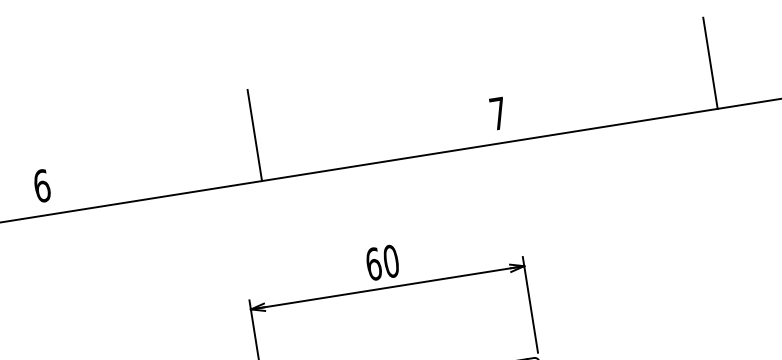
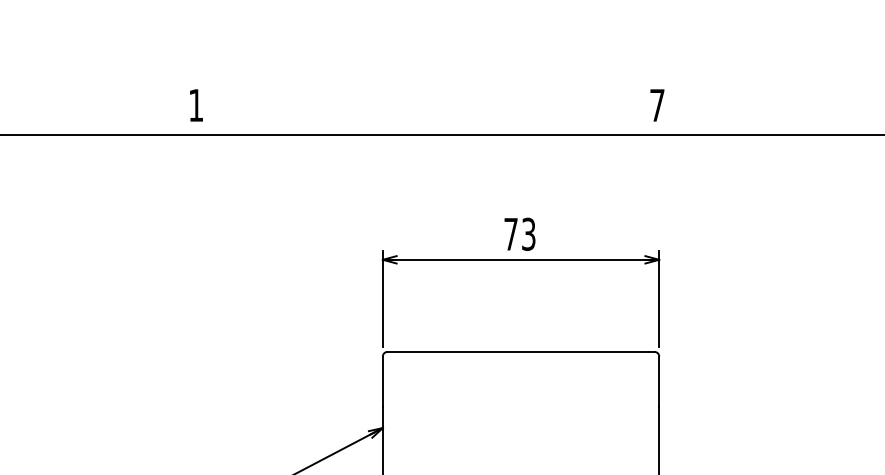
line: (710, 62) -> (874, 88), removed
line: (254, 135) -> (413, 88), removed
text: (41, 186) -> (195, 105), 6 -> 1
text: (381, 262) -> (519, 233), 60 -> 73

